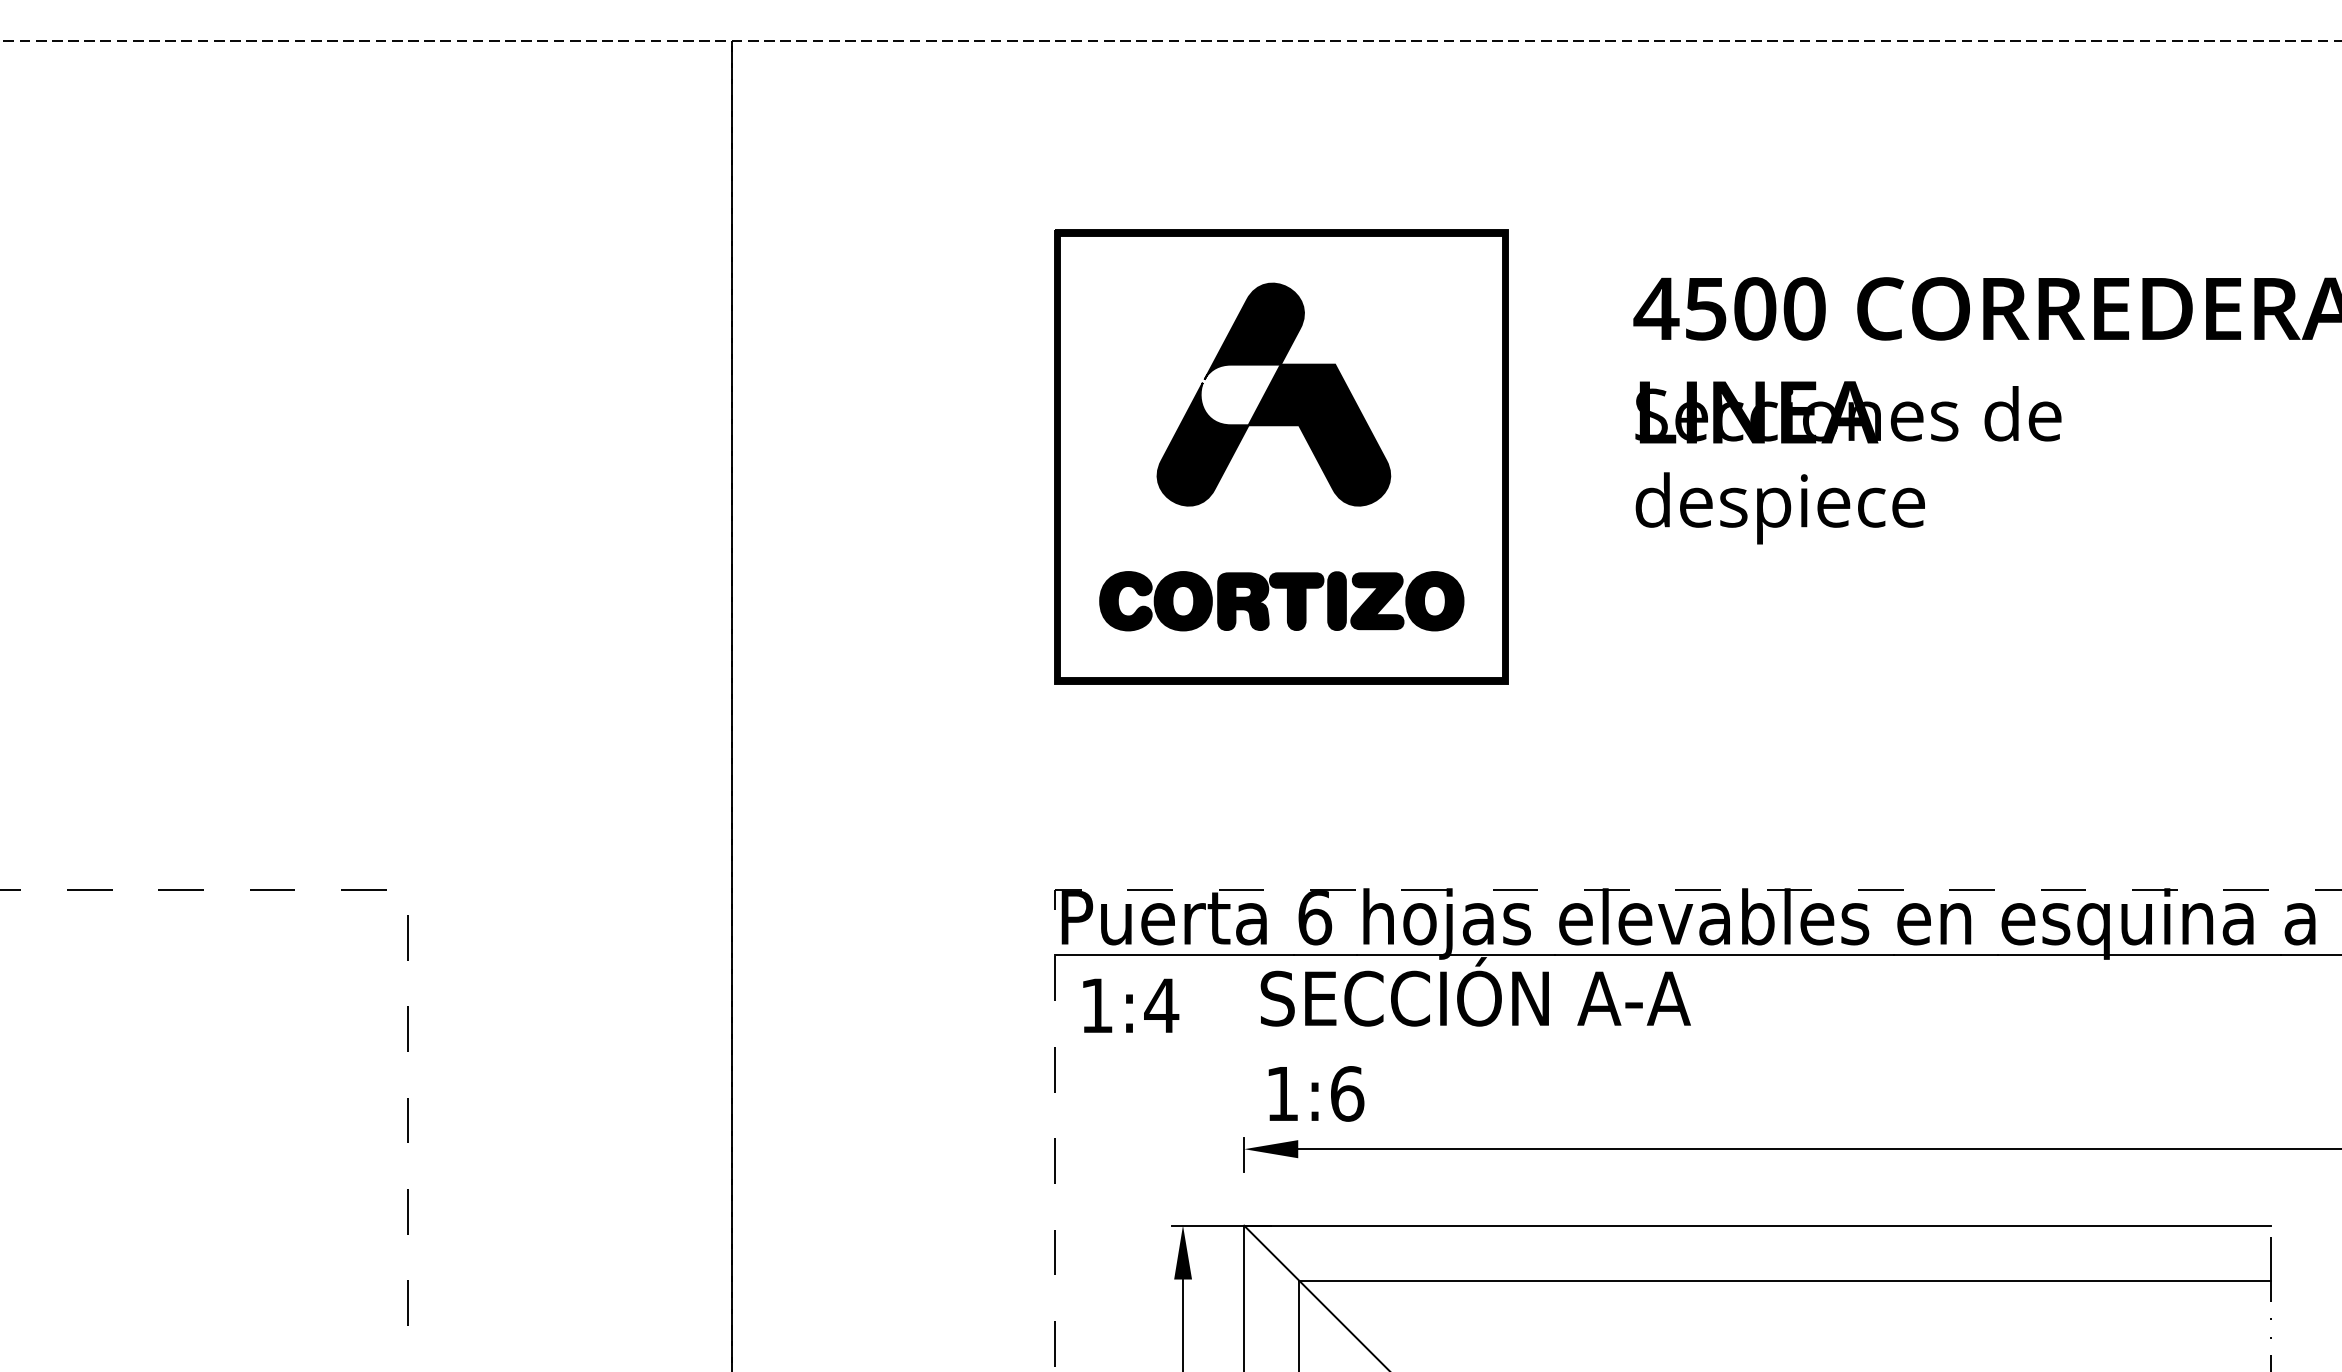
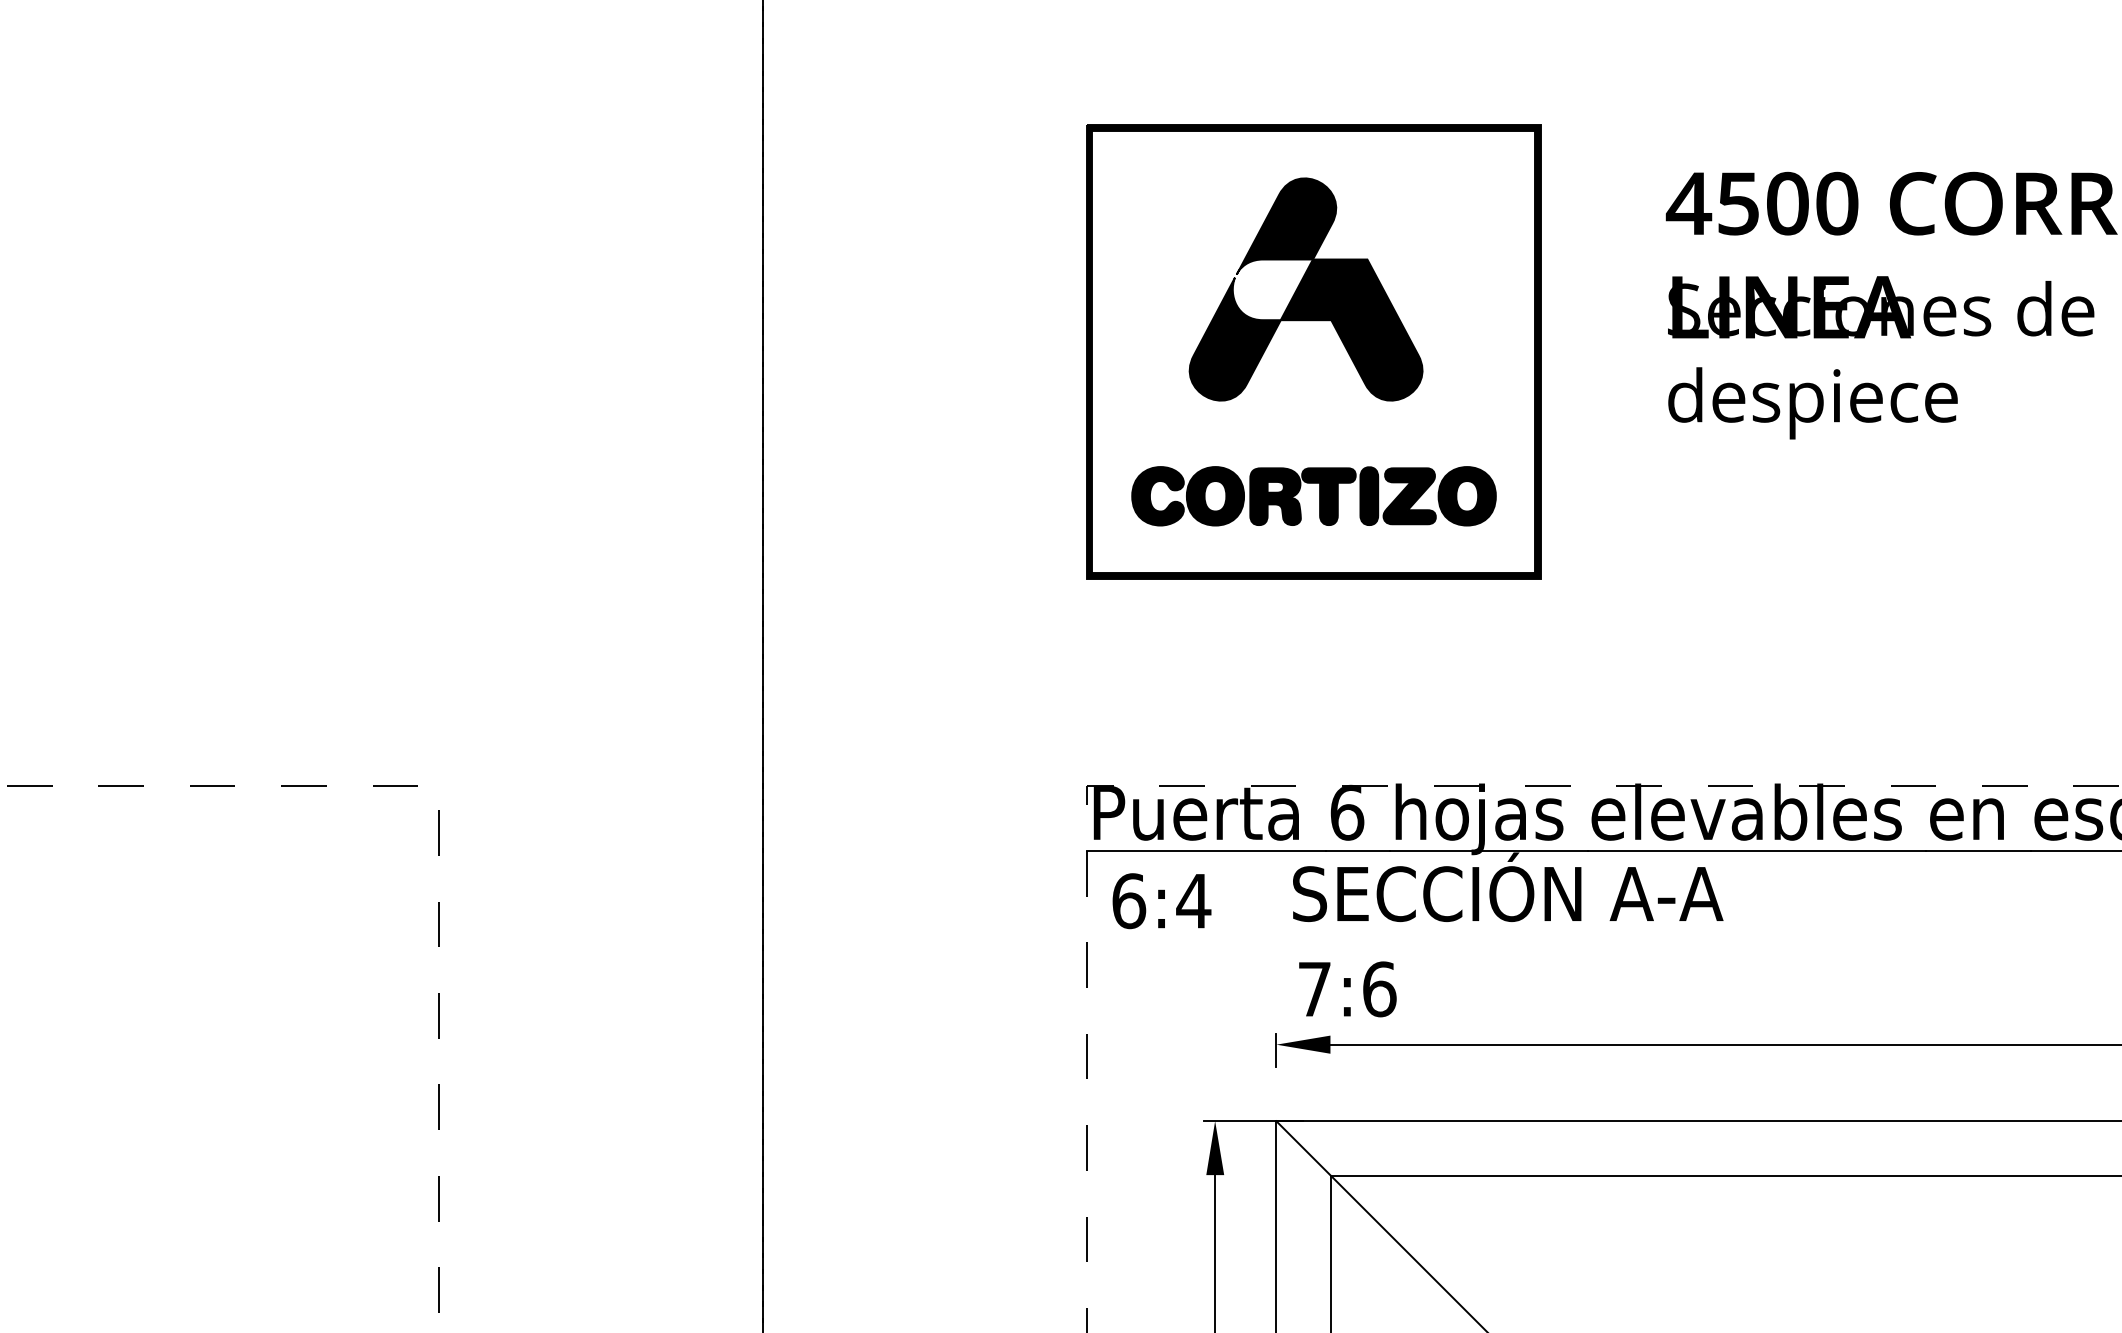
text: (1097, 1005) -> (1129, 900), 1:4 -> 6:4
text: (1282, 1093) -> (1314, 988), 1:6 -> 7:6

